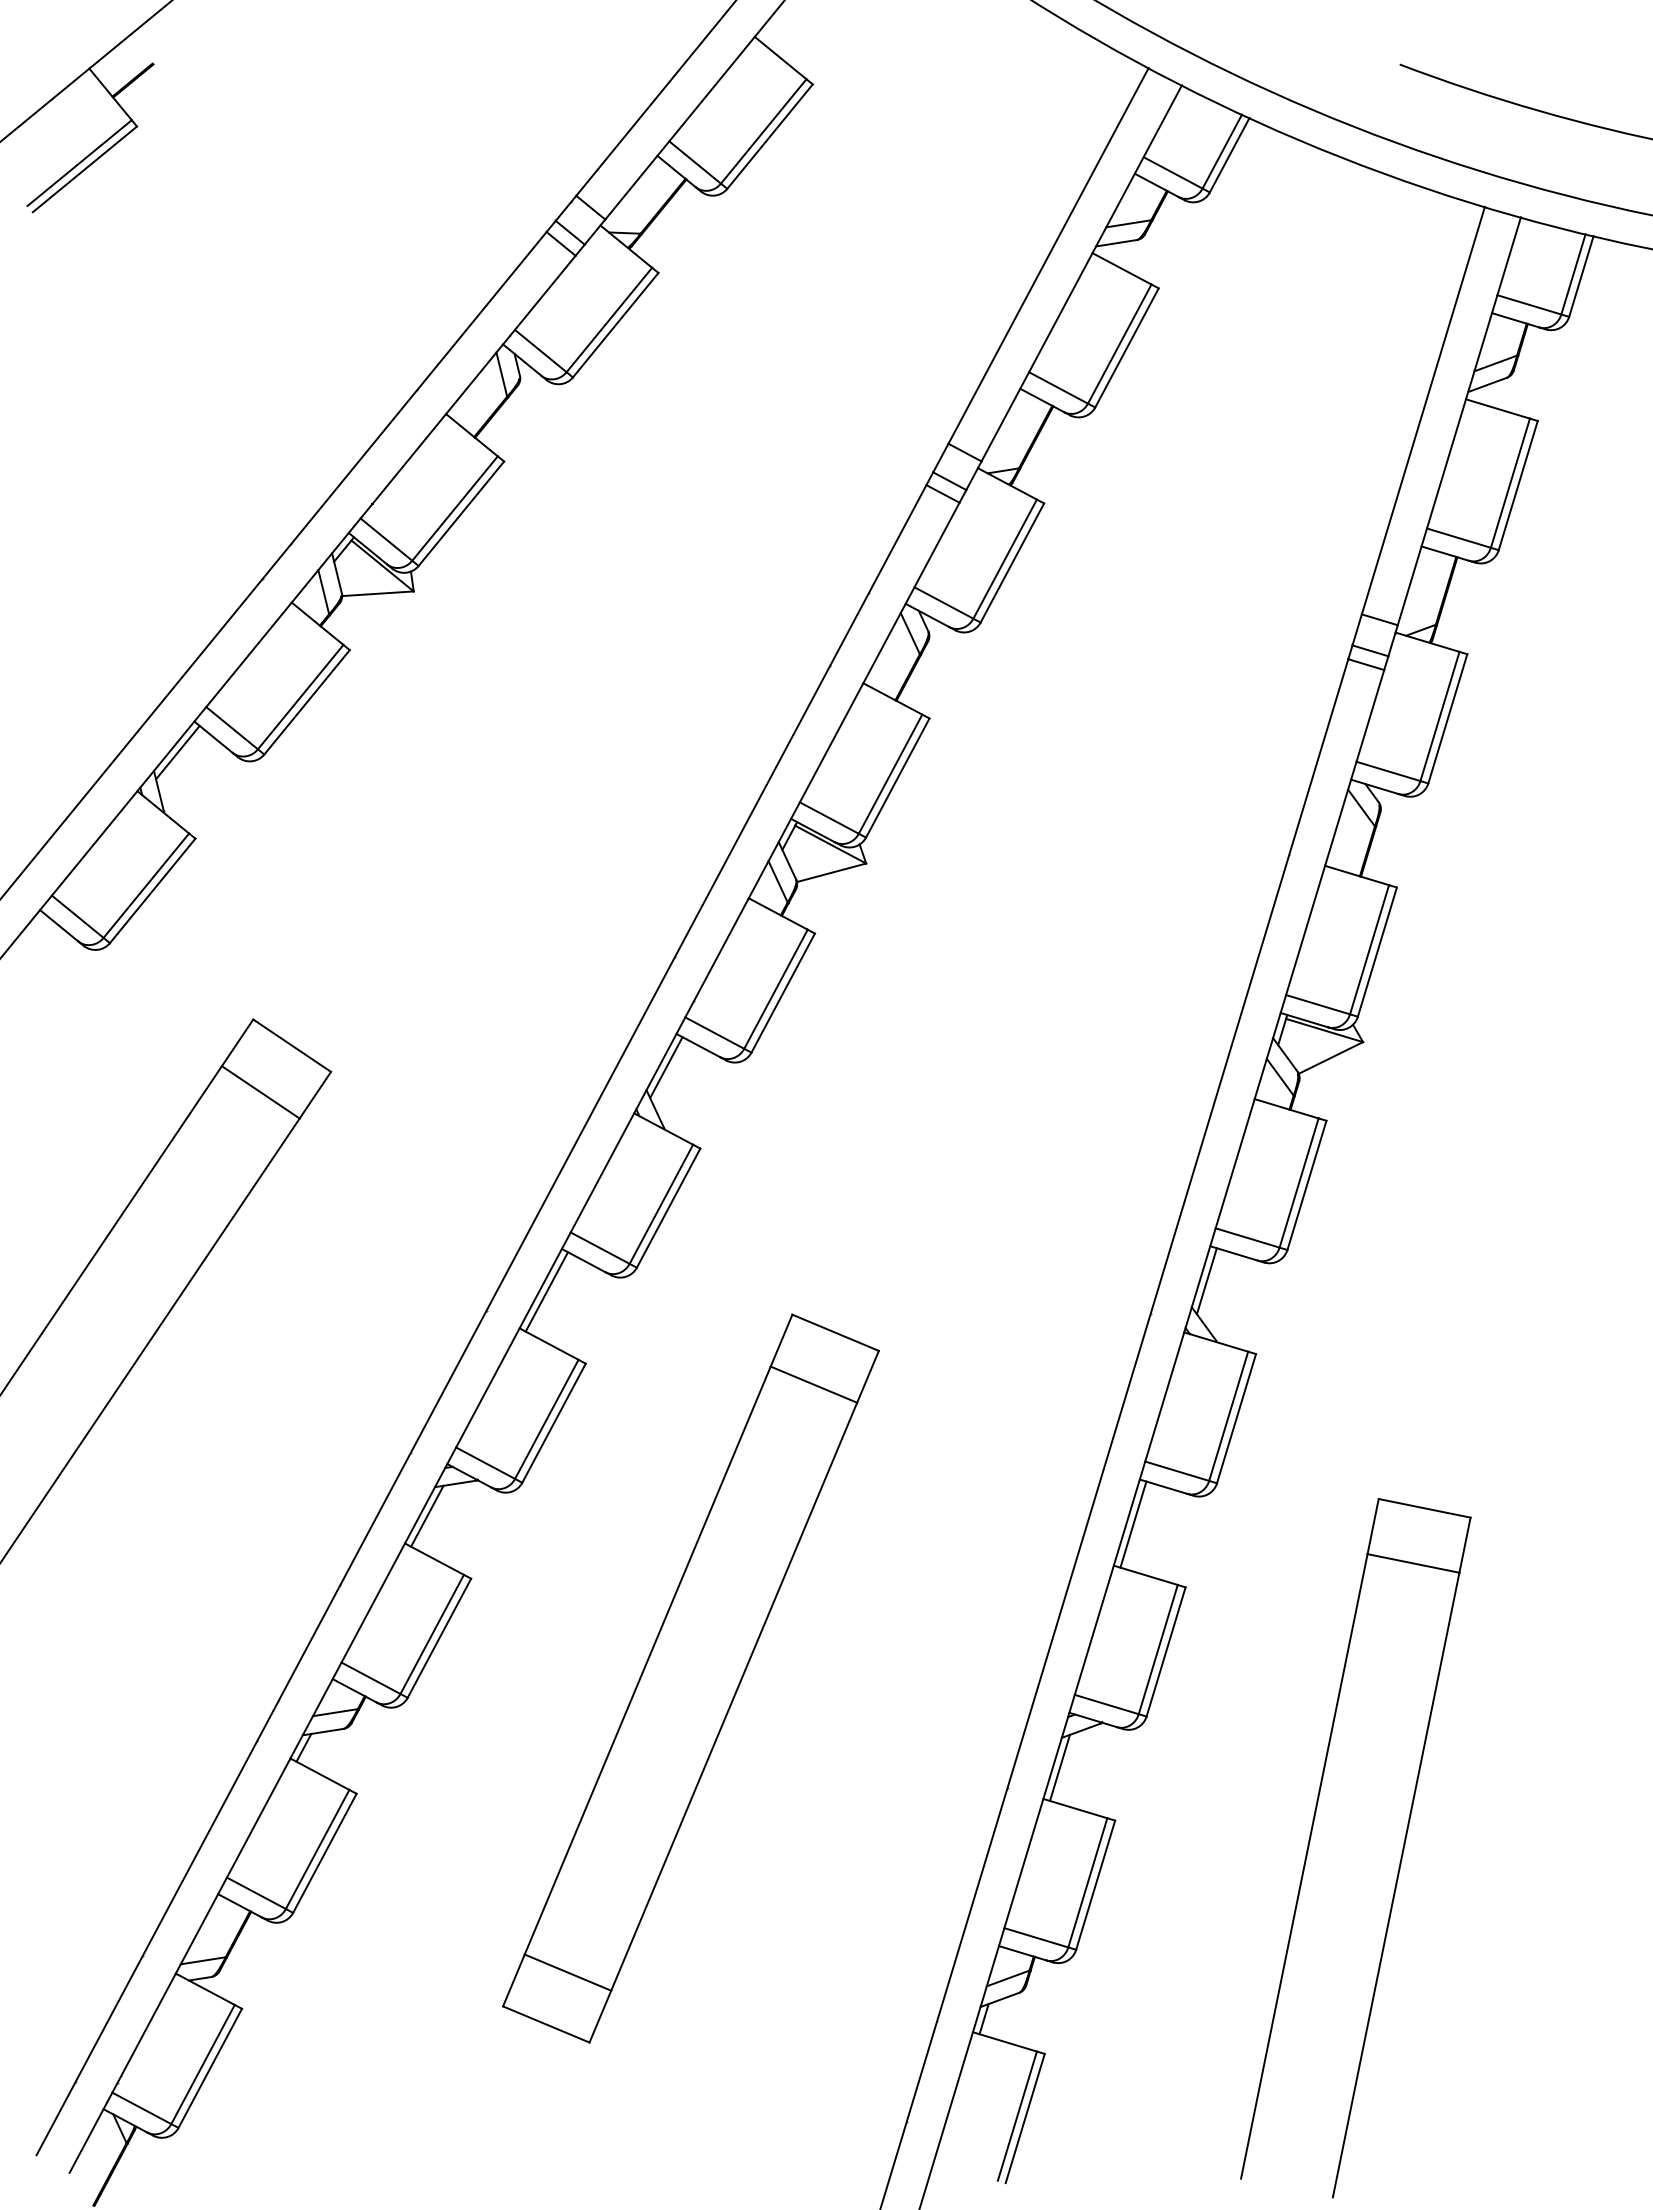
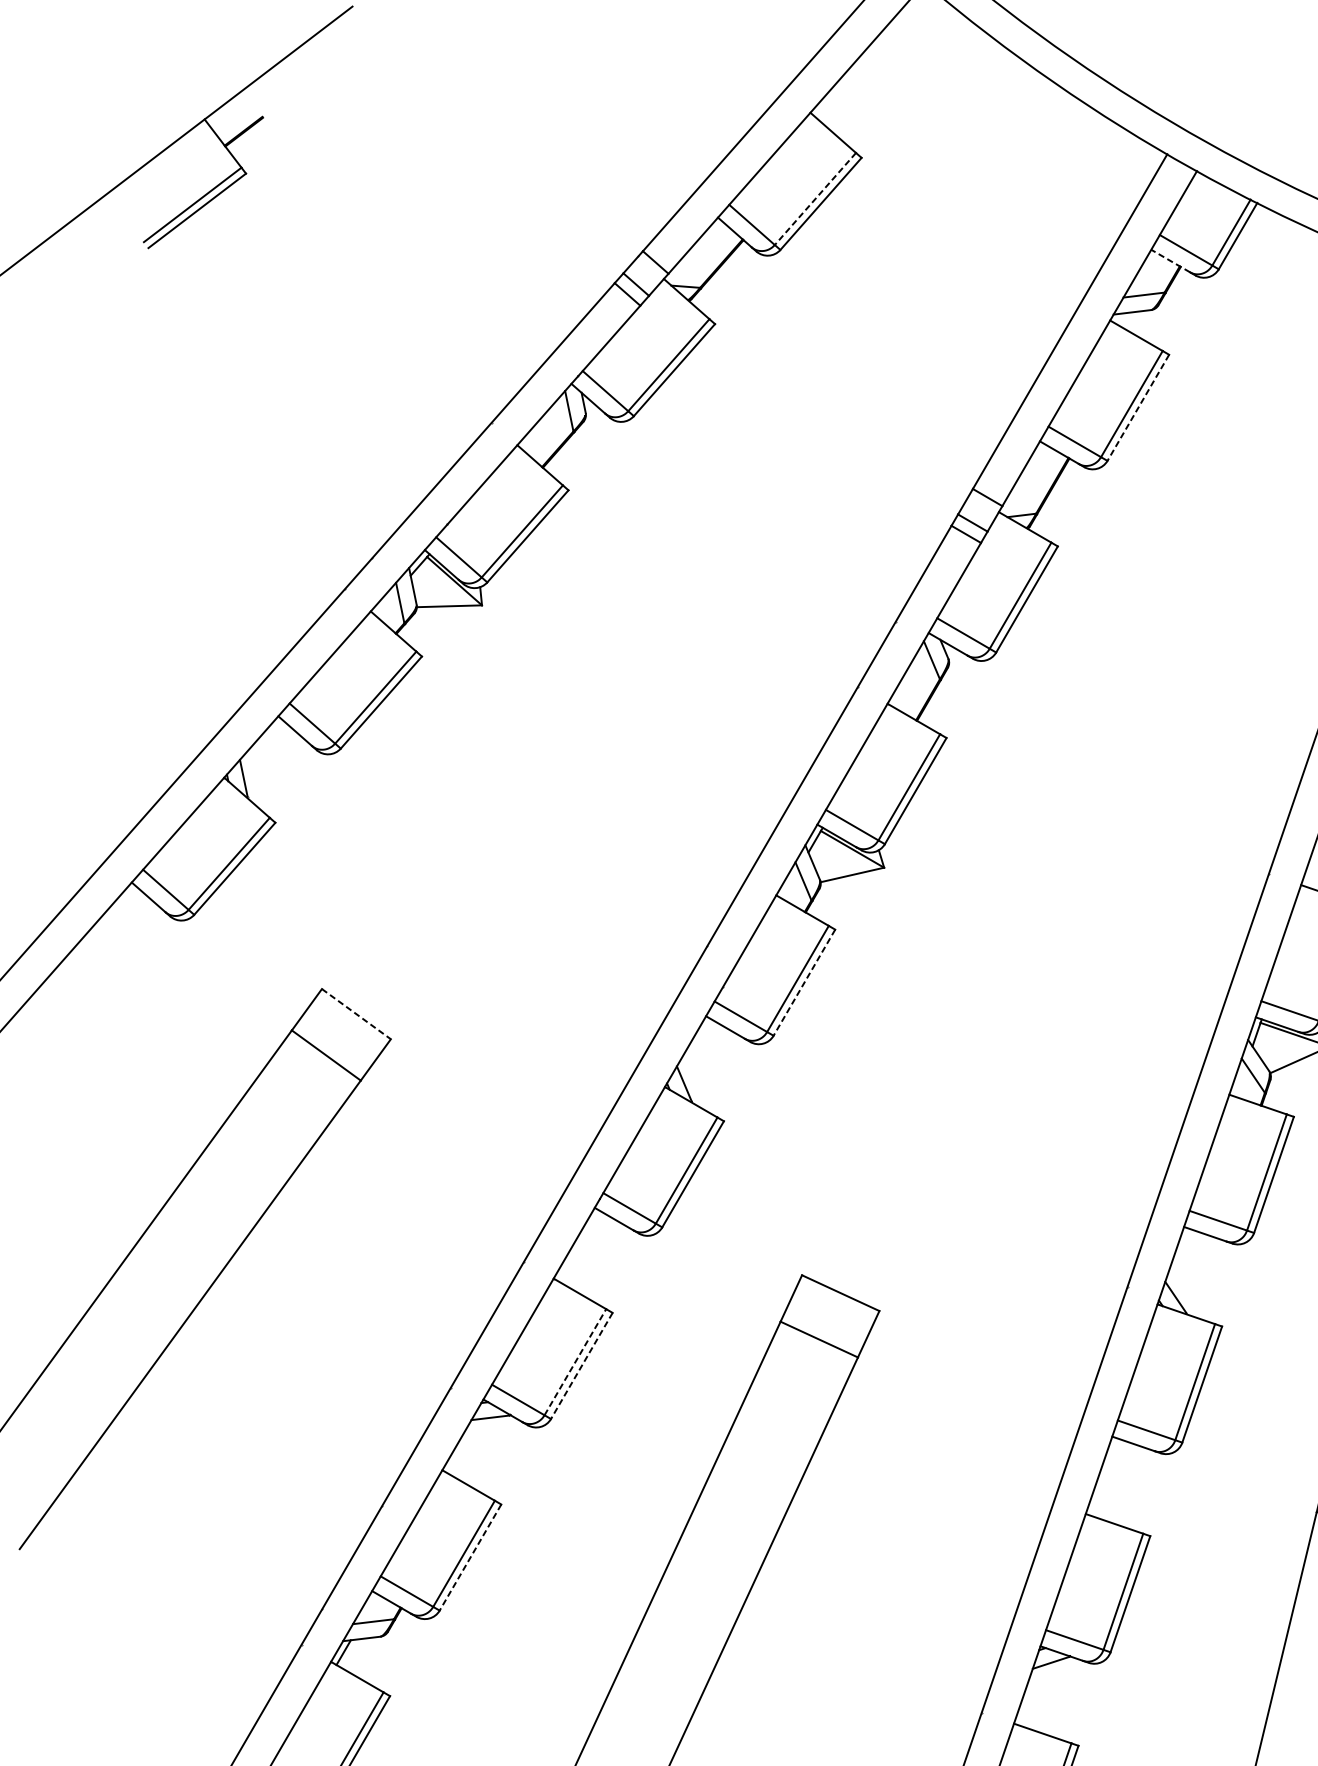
line: (763, 131) -> (815, 199), solid -> dashed
line: (1156, 185) -> (1170, 261), solid -> dashed
line: (1126, 348) -> (1137, 408), solid -> dashed
line: (177, 752) -> (261, 743), removed
line: (782, 993) -> (803, 983), solid -> dashed
line: (292, 1045) -> (356, 1013), solid -> dashed
line: (666, 1067) -> (695, 1046), removed
line: (1206, 1281) -> (1179, 1258), removed
line: (546, 1291) -> (579, 1245), removed
line: (547, 1418) -> (576, 1361), solid -> dashed
line: (553, 1423) -> (581, 1366), solid -> dashed
line: (427, 1515) -> (463, 1445), removed
line: (1133, 1524) -> (1105, 1477), removed
line: (439, 1638) -> (470, 1557), solid -> dashed
line: (1059, 1767) -> (1029, 1695), removed

